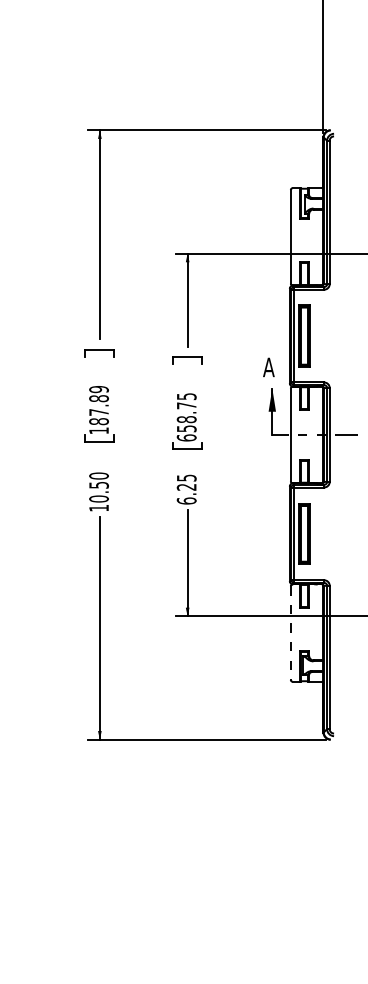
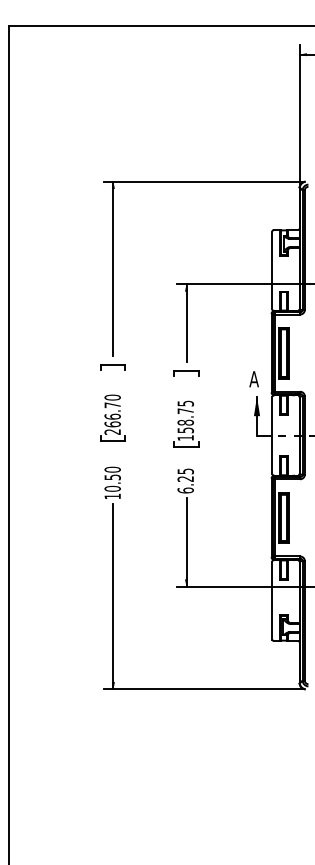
text: (98, 409) -> (112, 414), 187.89 -> 266.70
text: (186, 437) -> (185, 437), 658.75 -> 158.75
line: (290, 633) -> (272, 600), dashed -> solid

